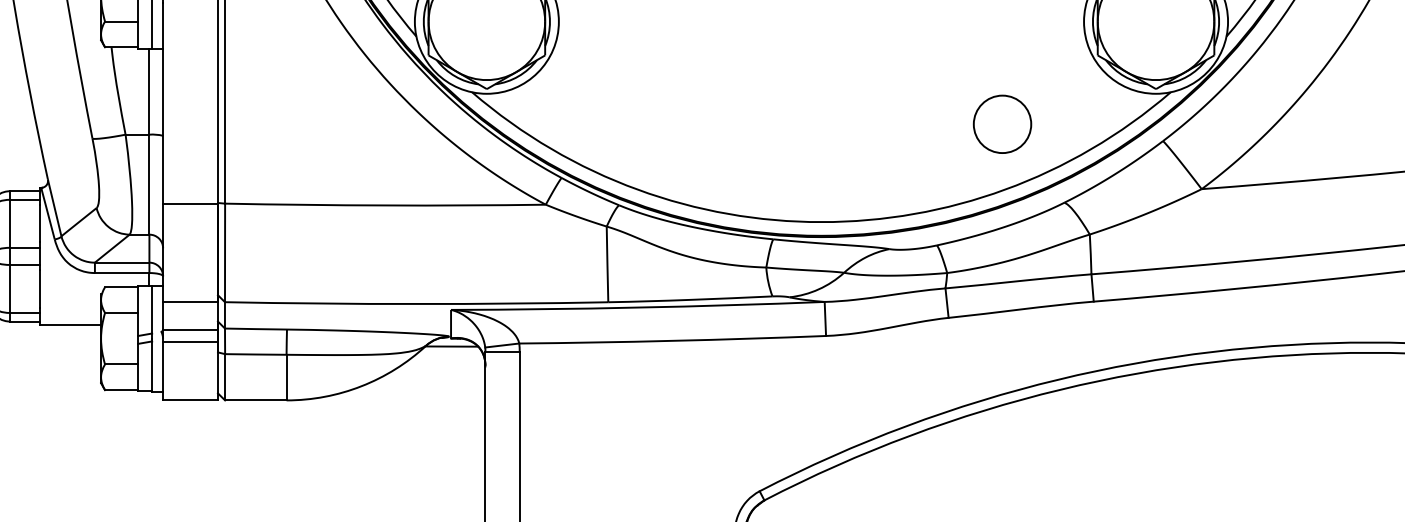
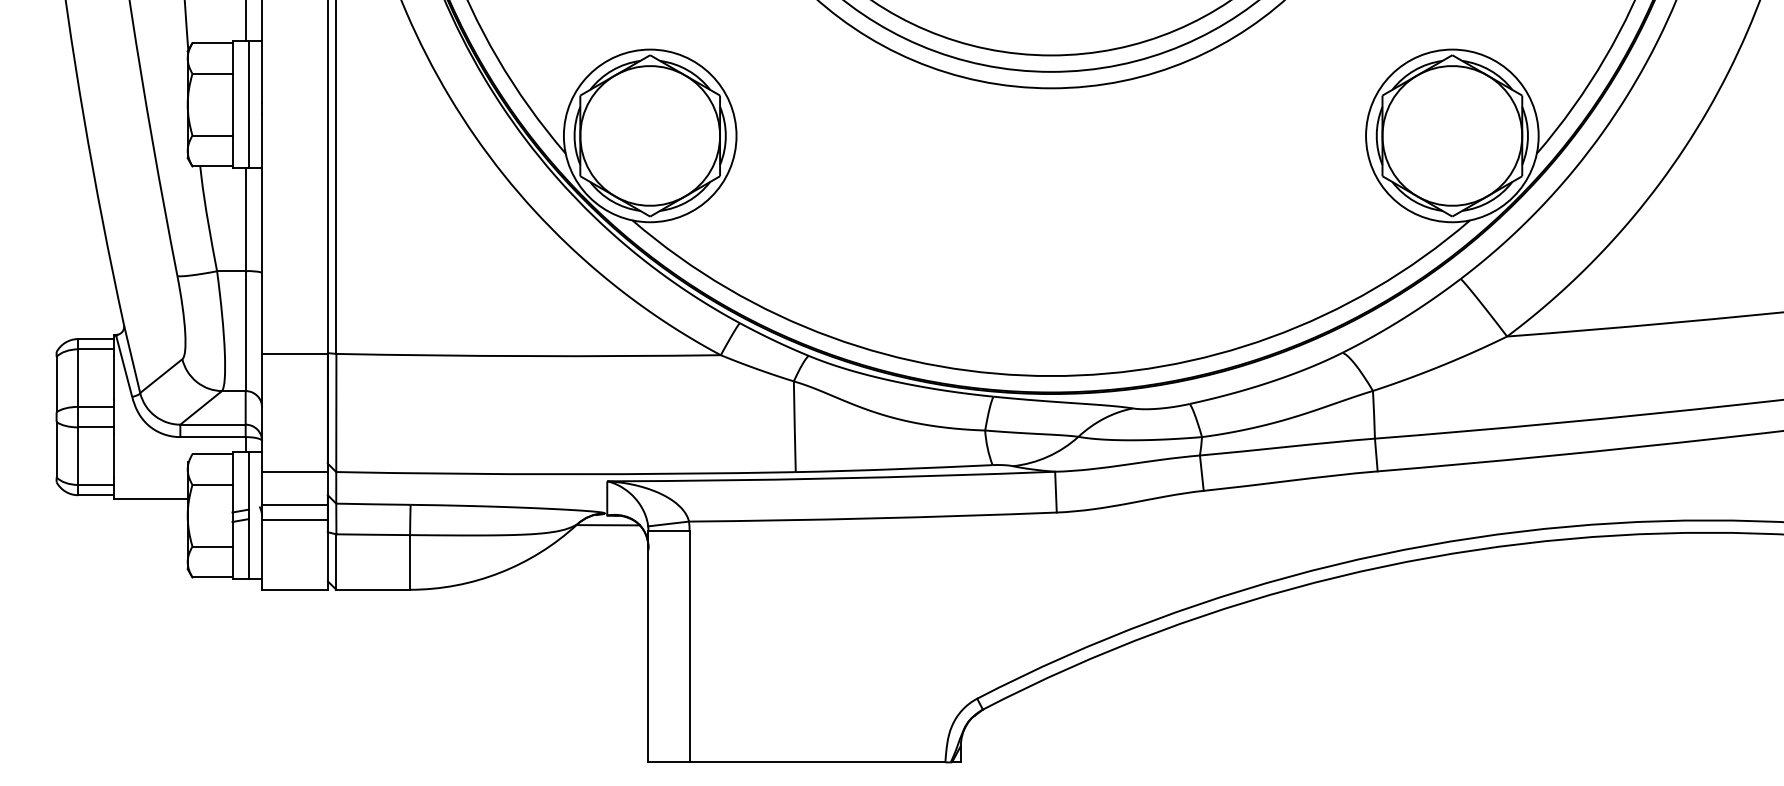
circle: (1002, 124) -> (1268, 258), removed

